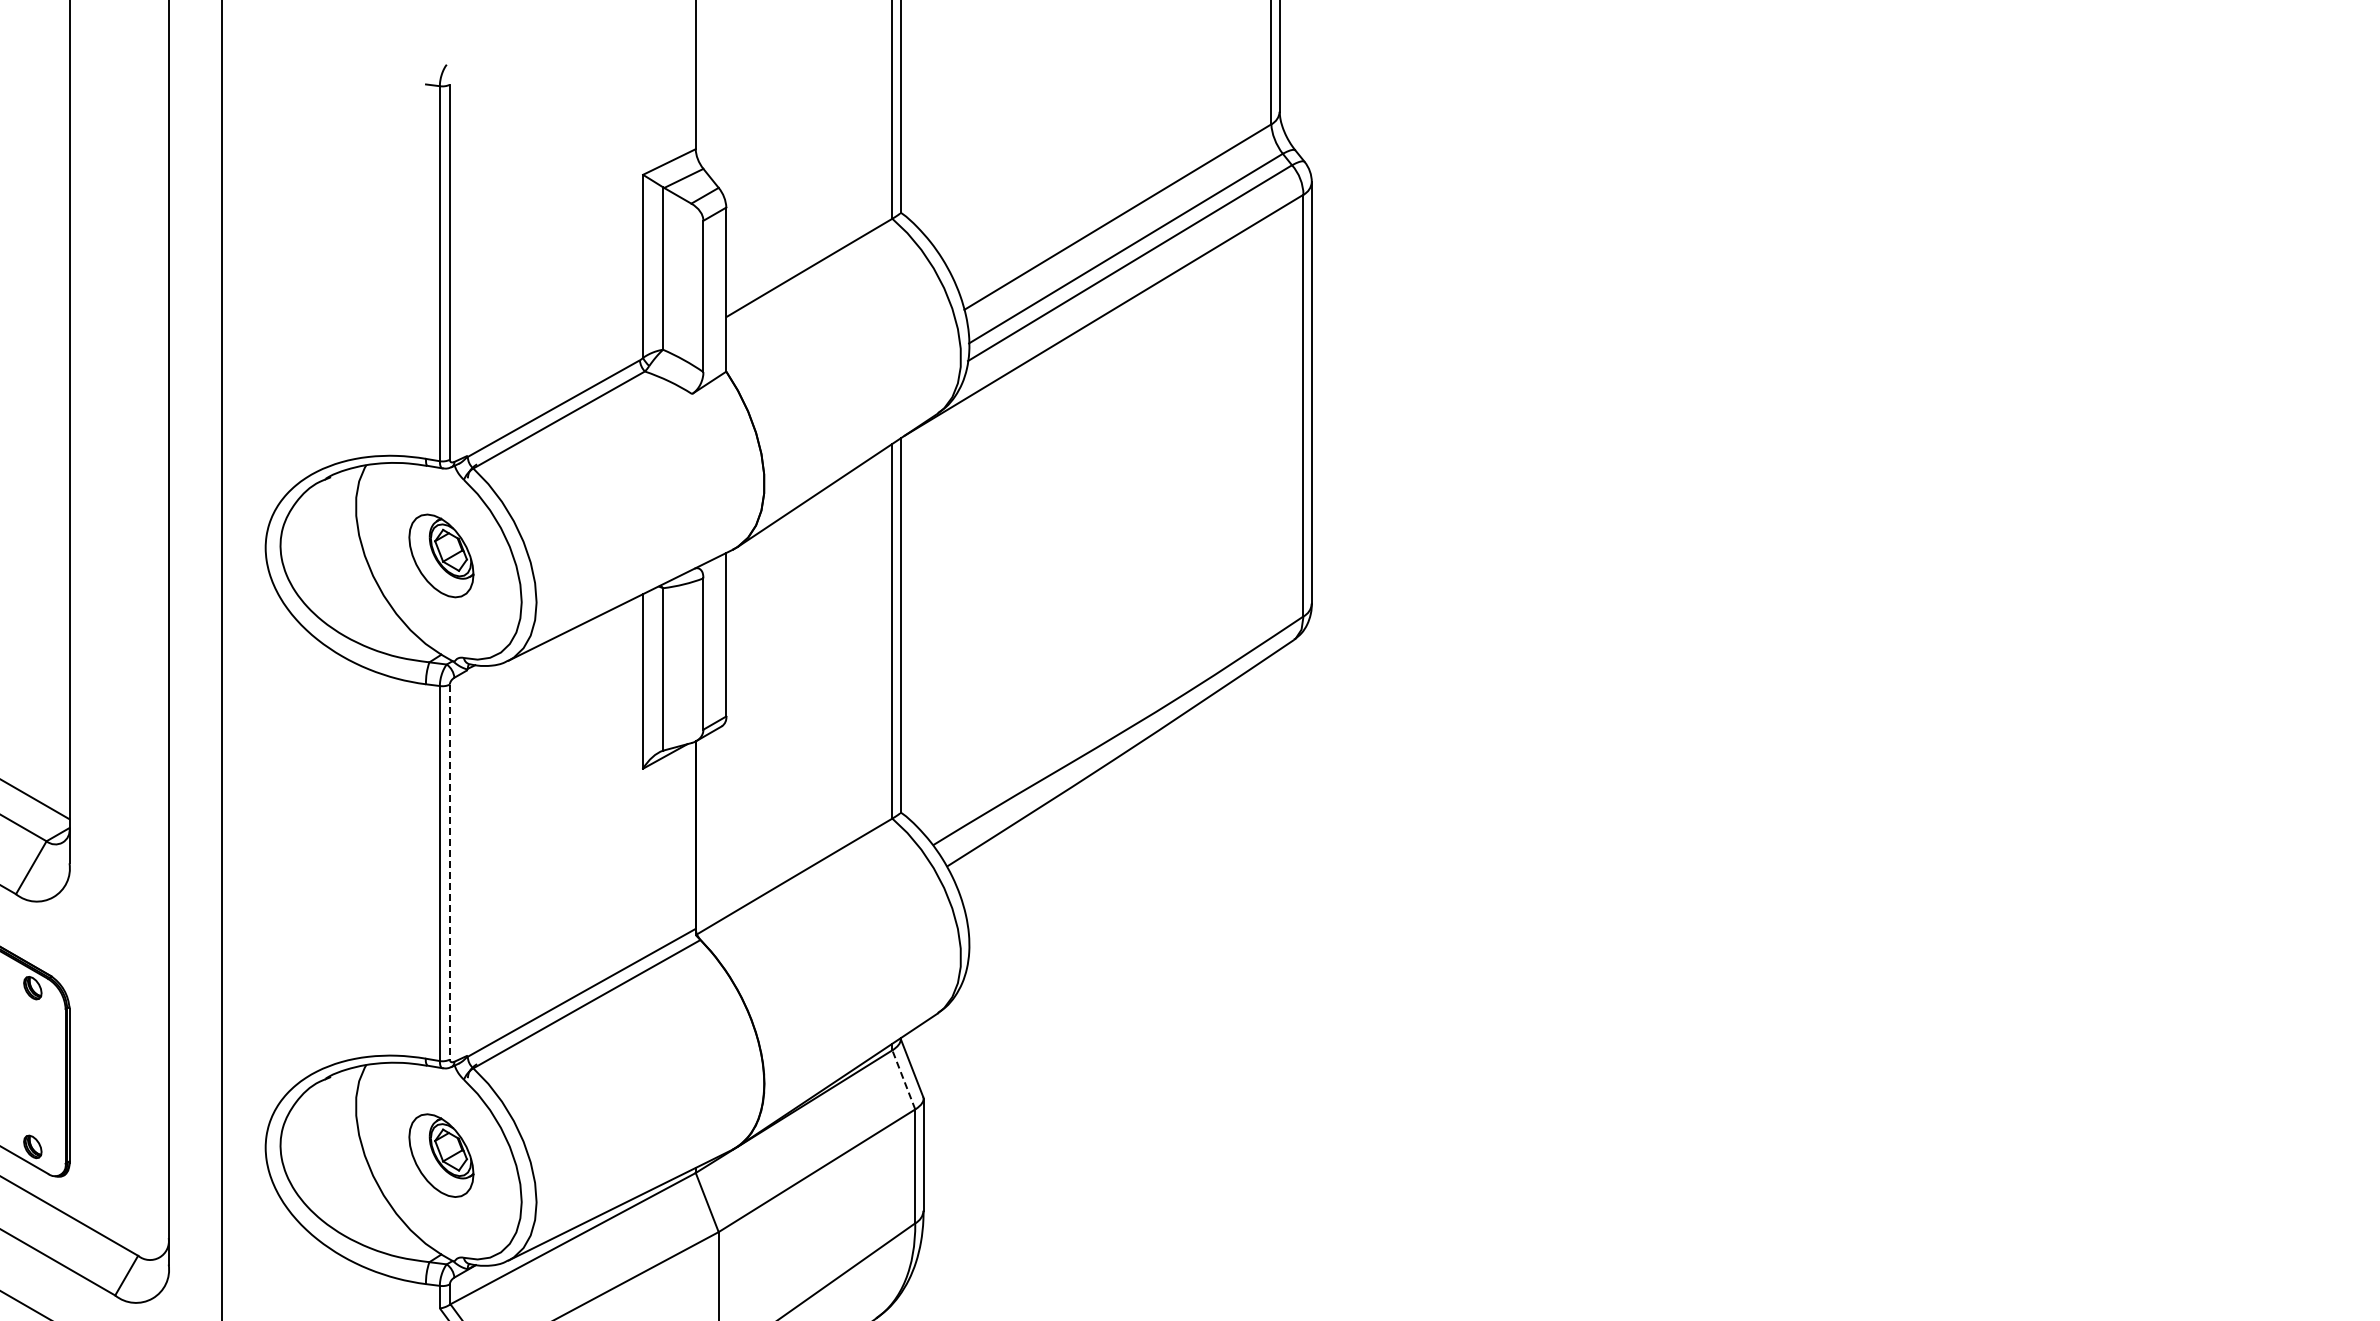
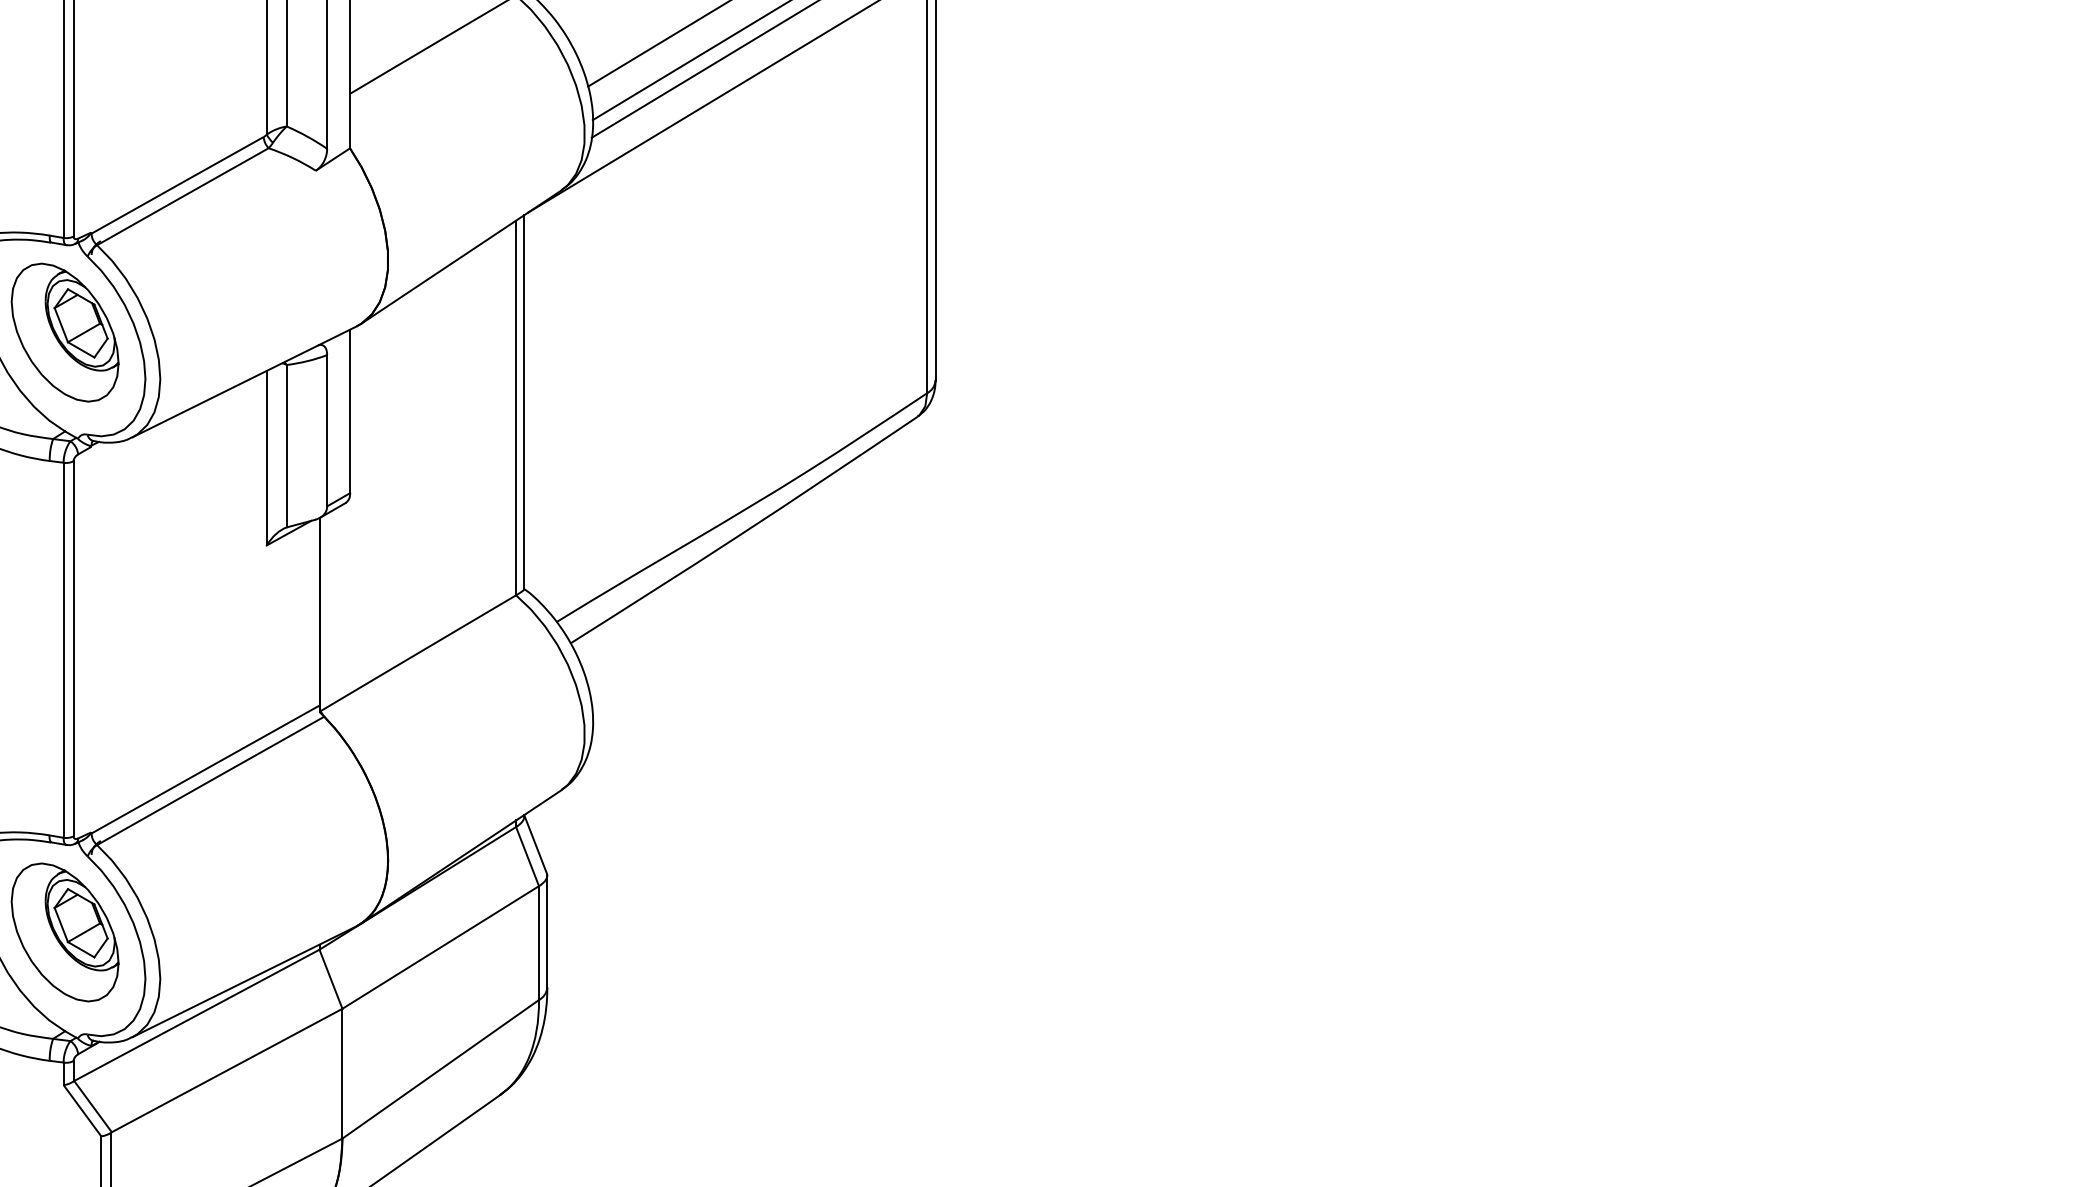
part: (441, 555) -> (65, 332), size x1.67
line: (449, 872) -> (73, 649), dashed -> solid
line: (903, 1079) -> (527, 856), dashed -> solid
part: (441, 1155) -> (65, 932), size x1.67

